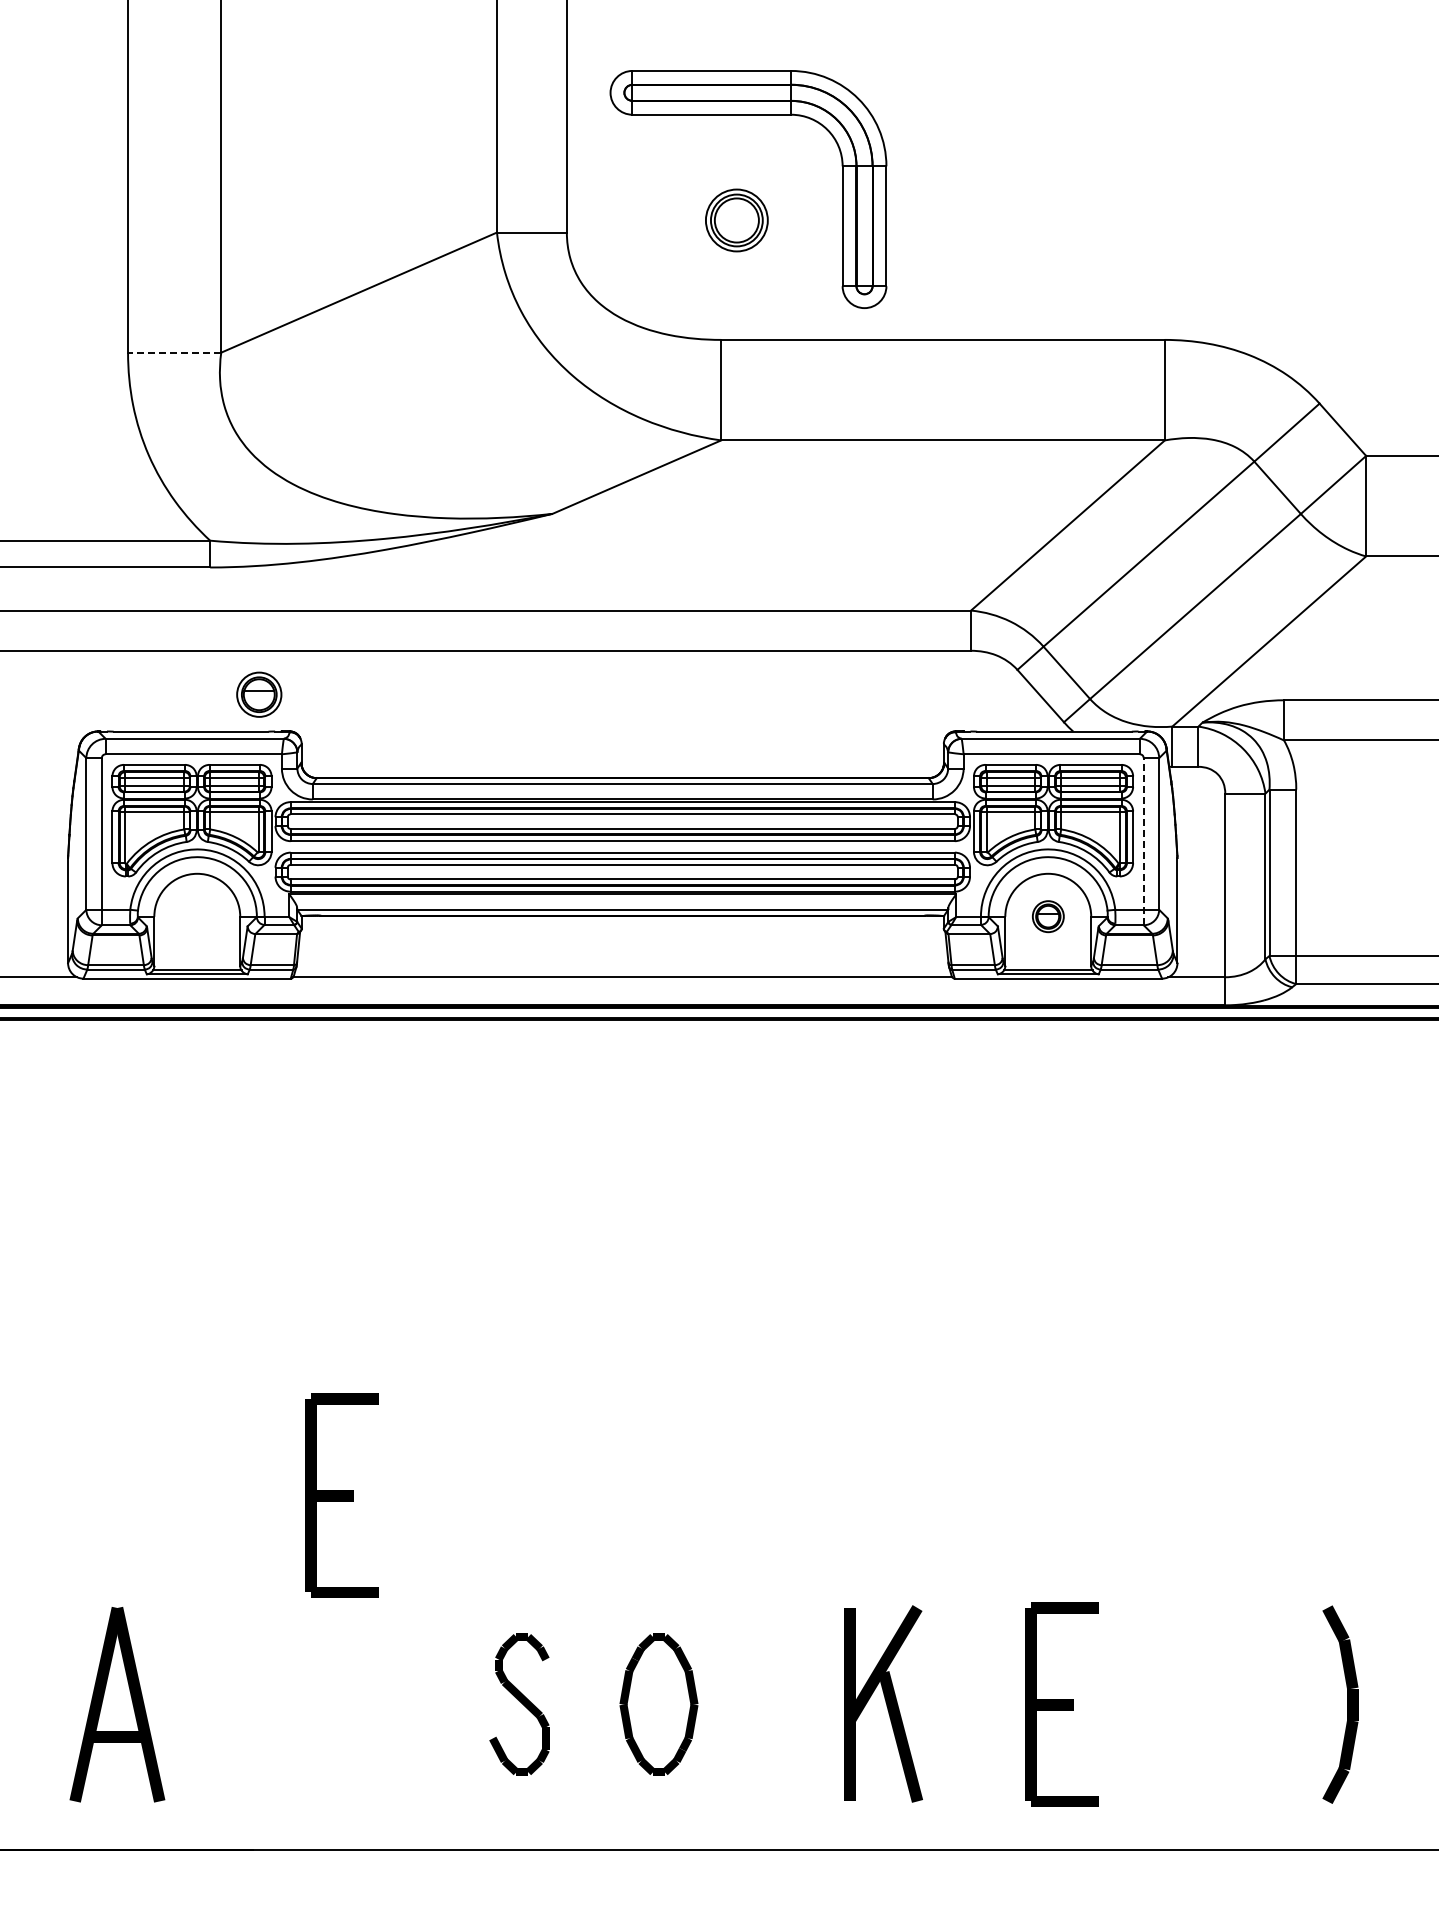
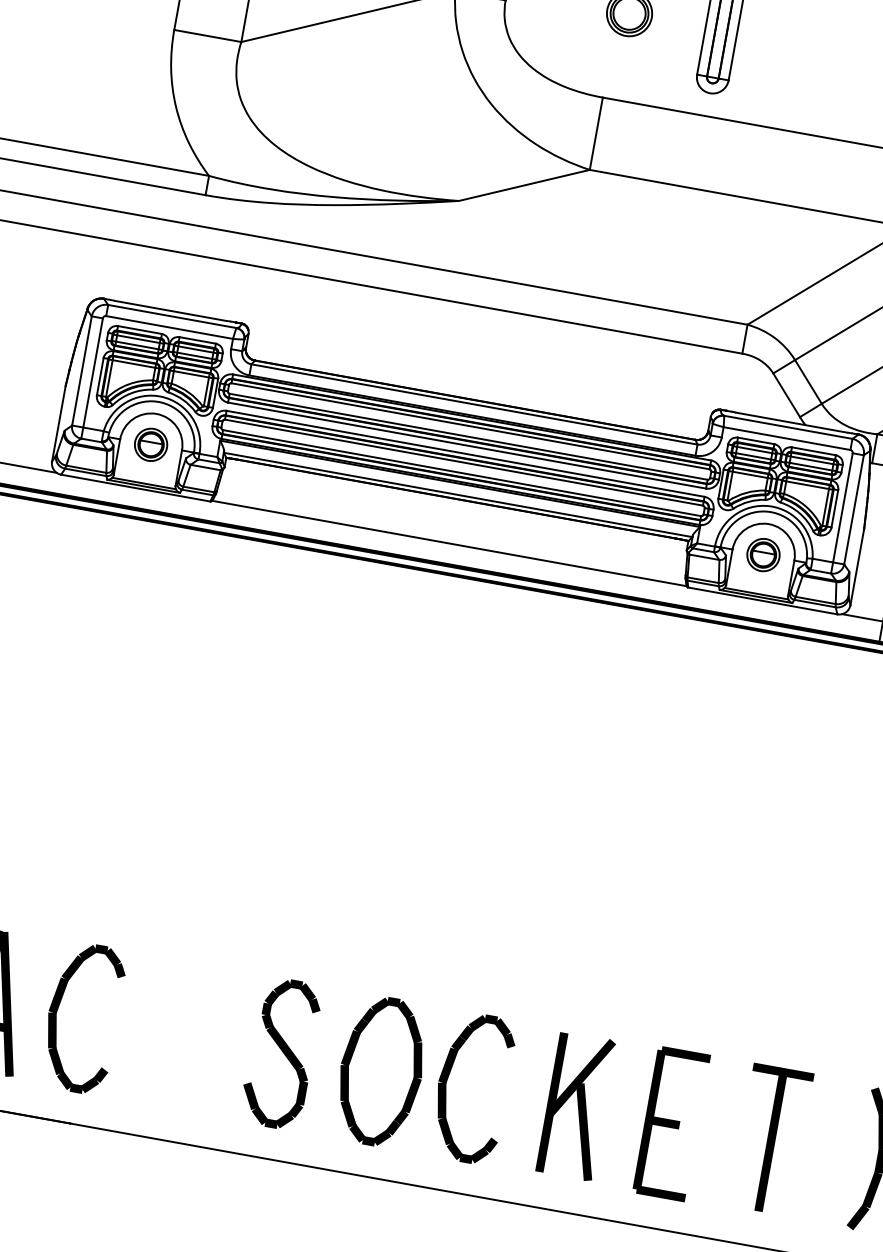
line: (174, 352) -> (207, 35), dashed -> solid
part: (259, 694) -> (151, 444), moved
line: (1143, 841) -> (841, 513), dashed -> solid
part: (1048, 916) -> (763, 554), size x1.43
part: (341, 1495) -> (179, 880), removed
part: (209, 1697) -> (58, 1008), added
part: (750, 1700) -> (447, 1080), added
part: (1200, 1701) -> (771, 1139), added
part: (883, 1703) -> (576, 1105), moved
part: (519, 1704) -> (280, 1053), size x1.43
part: (658, 1704) -> (380, 1071), size x1.43

